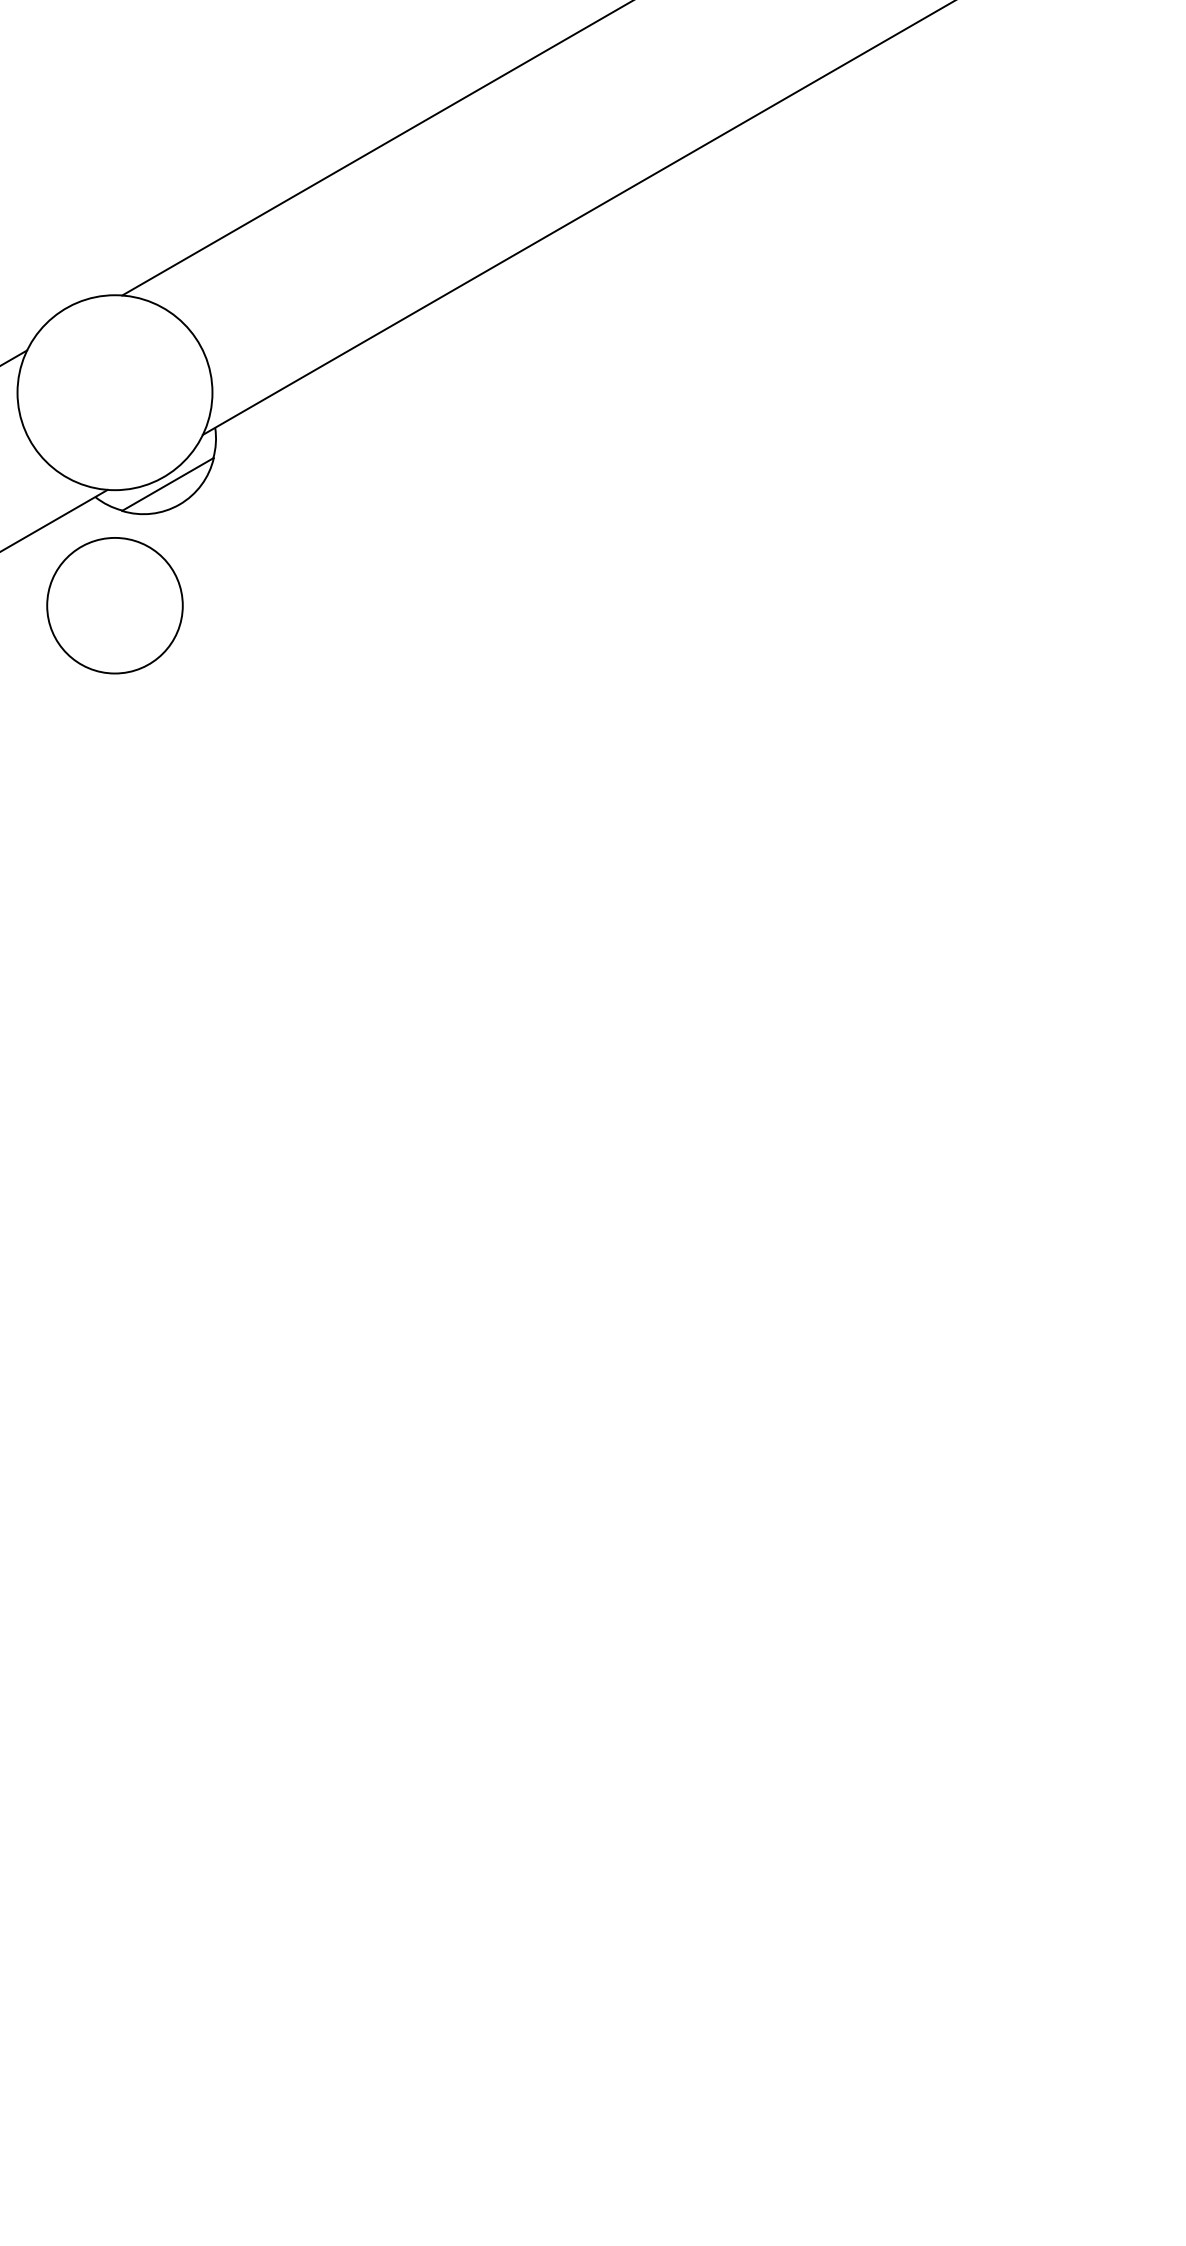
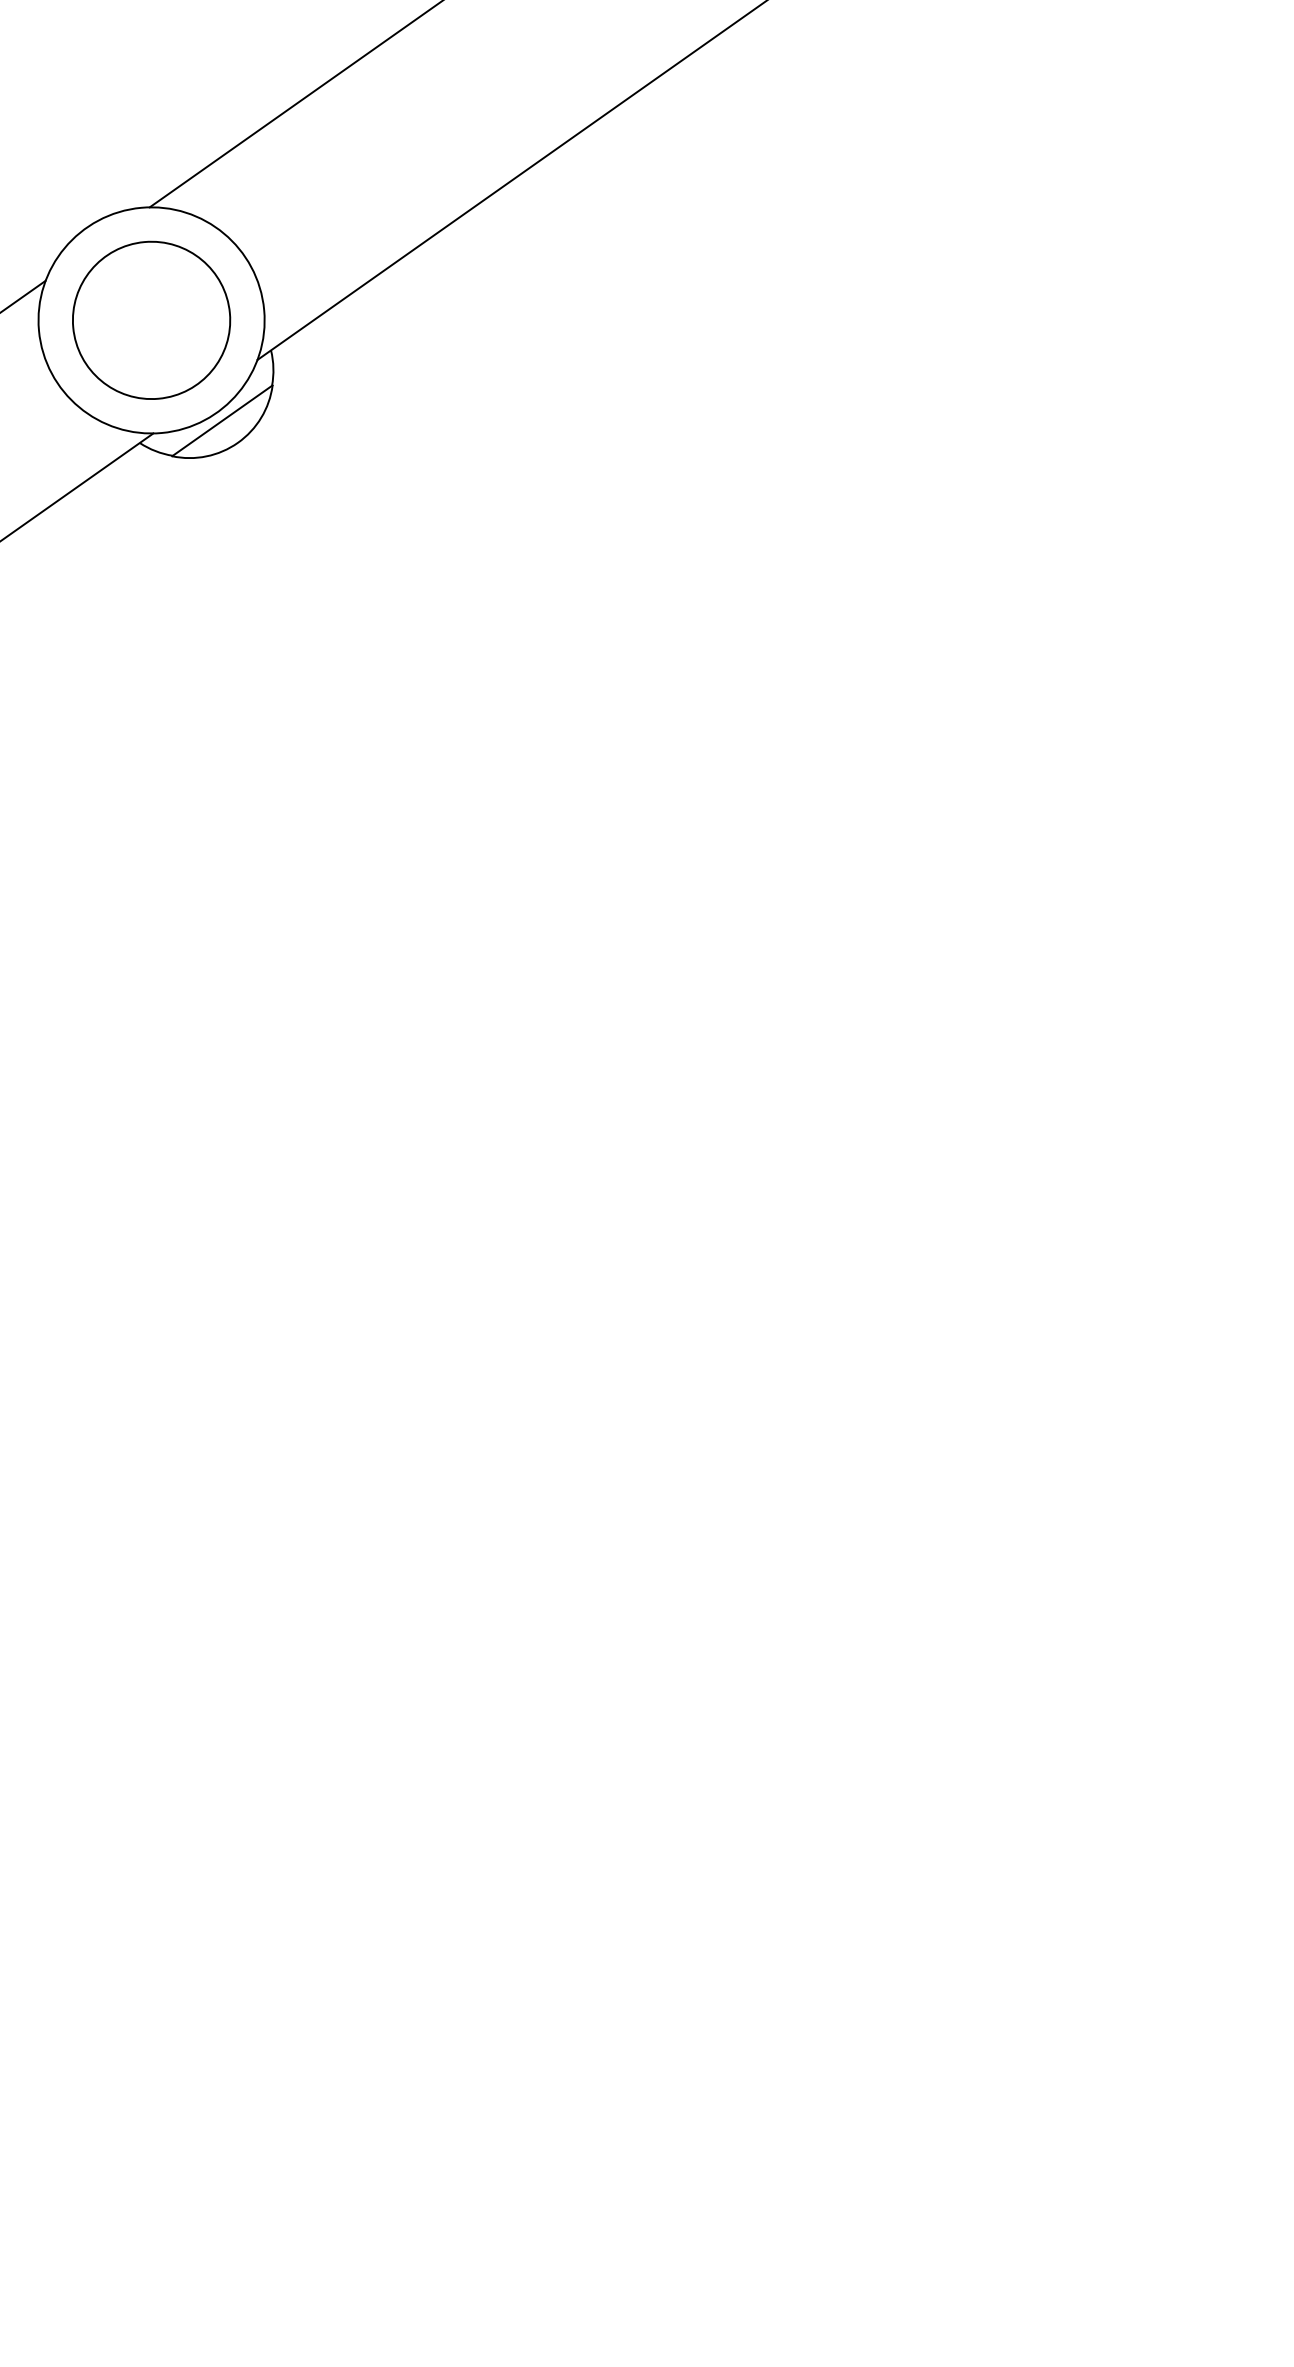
circle: (114, 605) -> (150, 320), moved

